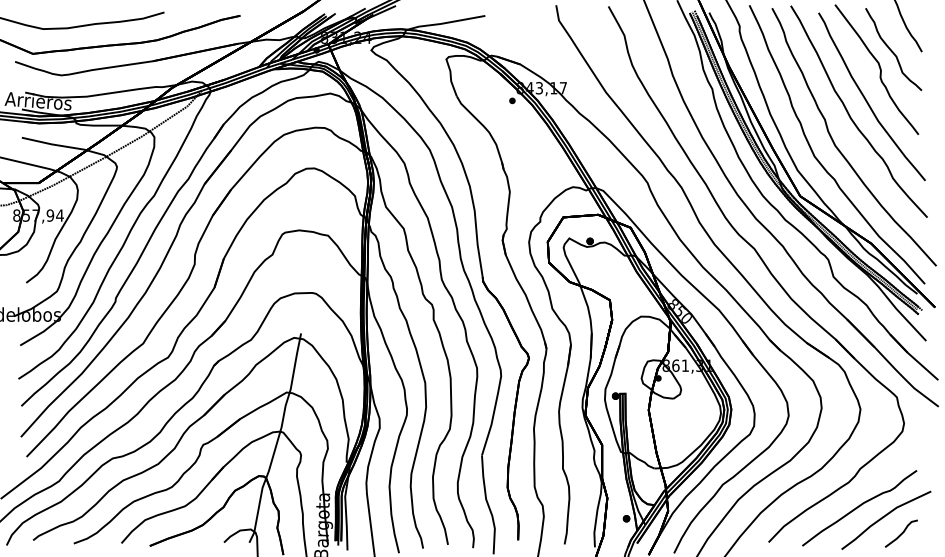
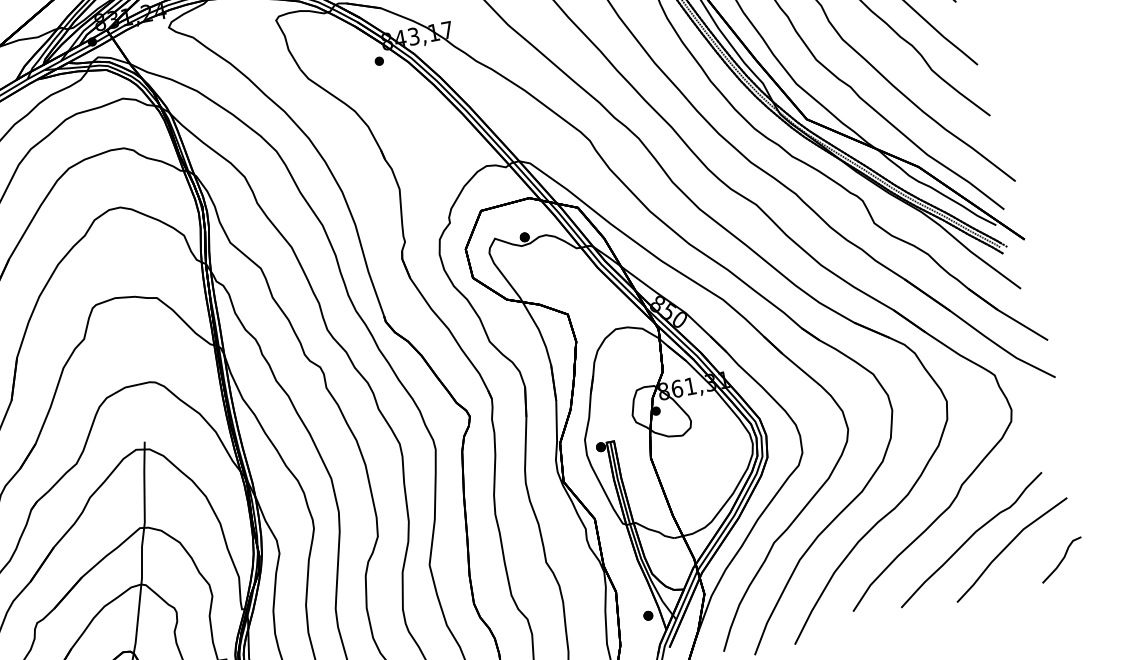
curve: (900, 533) -> (1060, 559), moved

